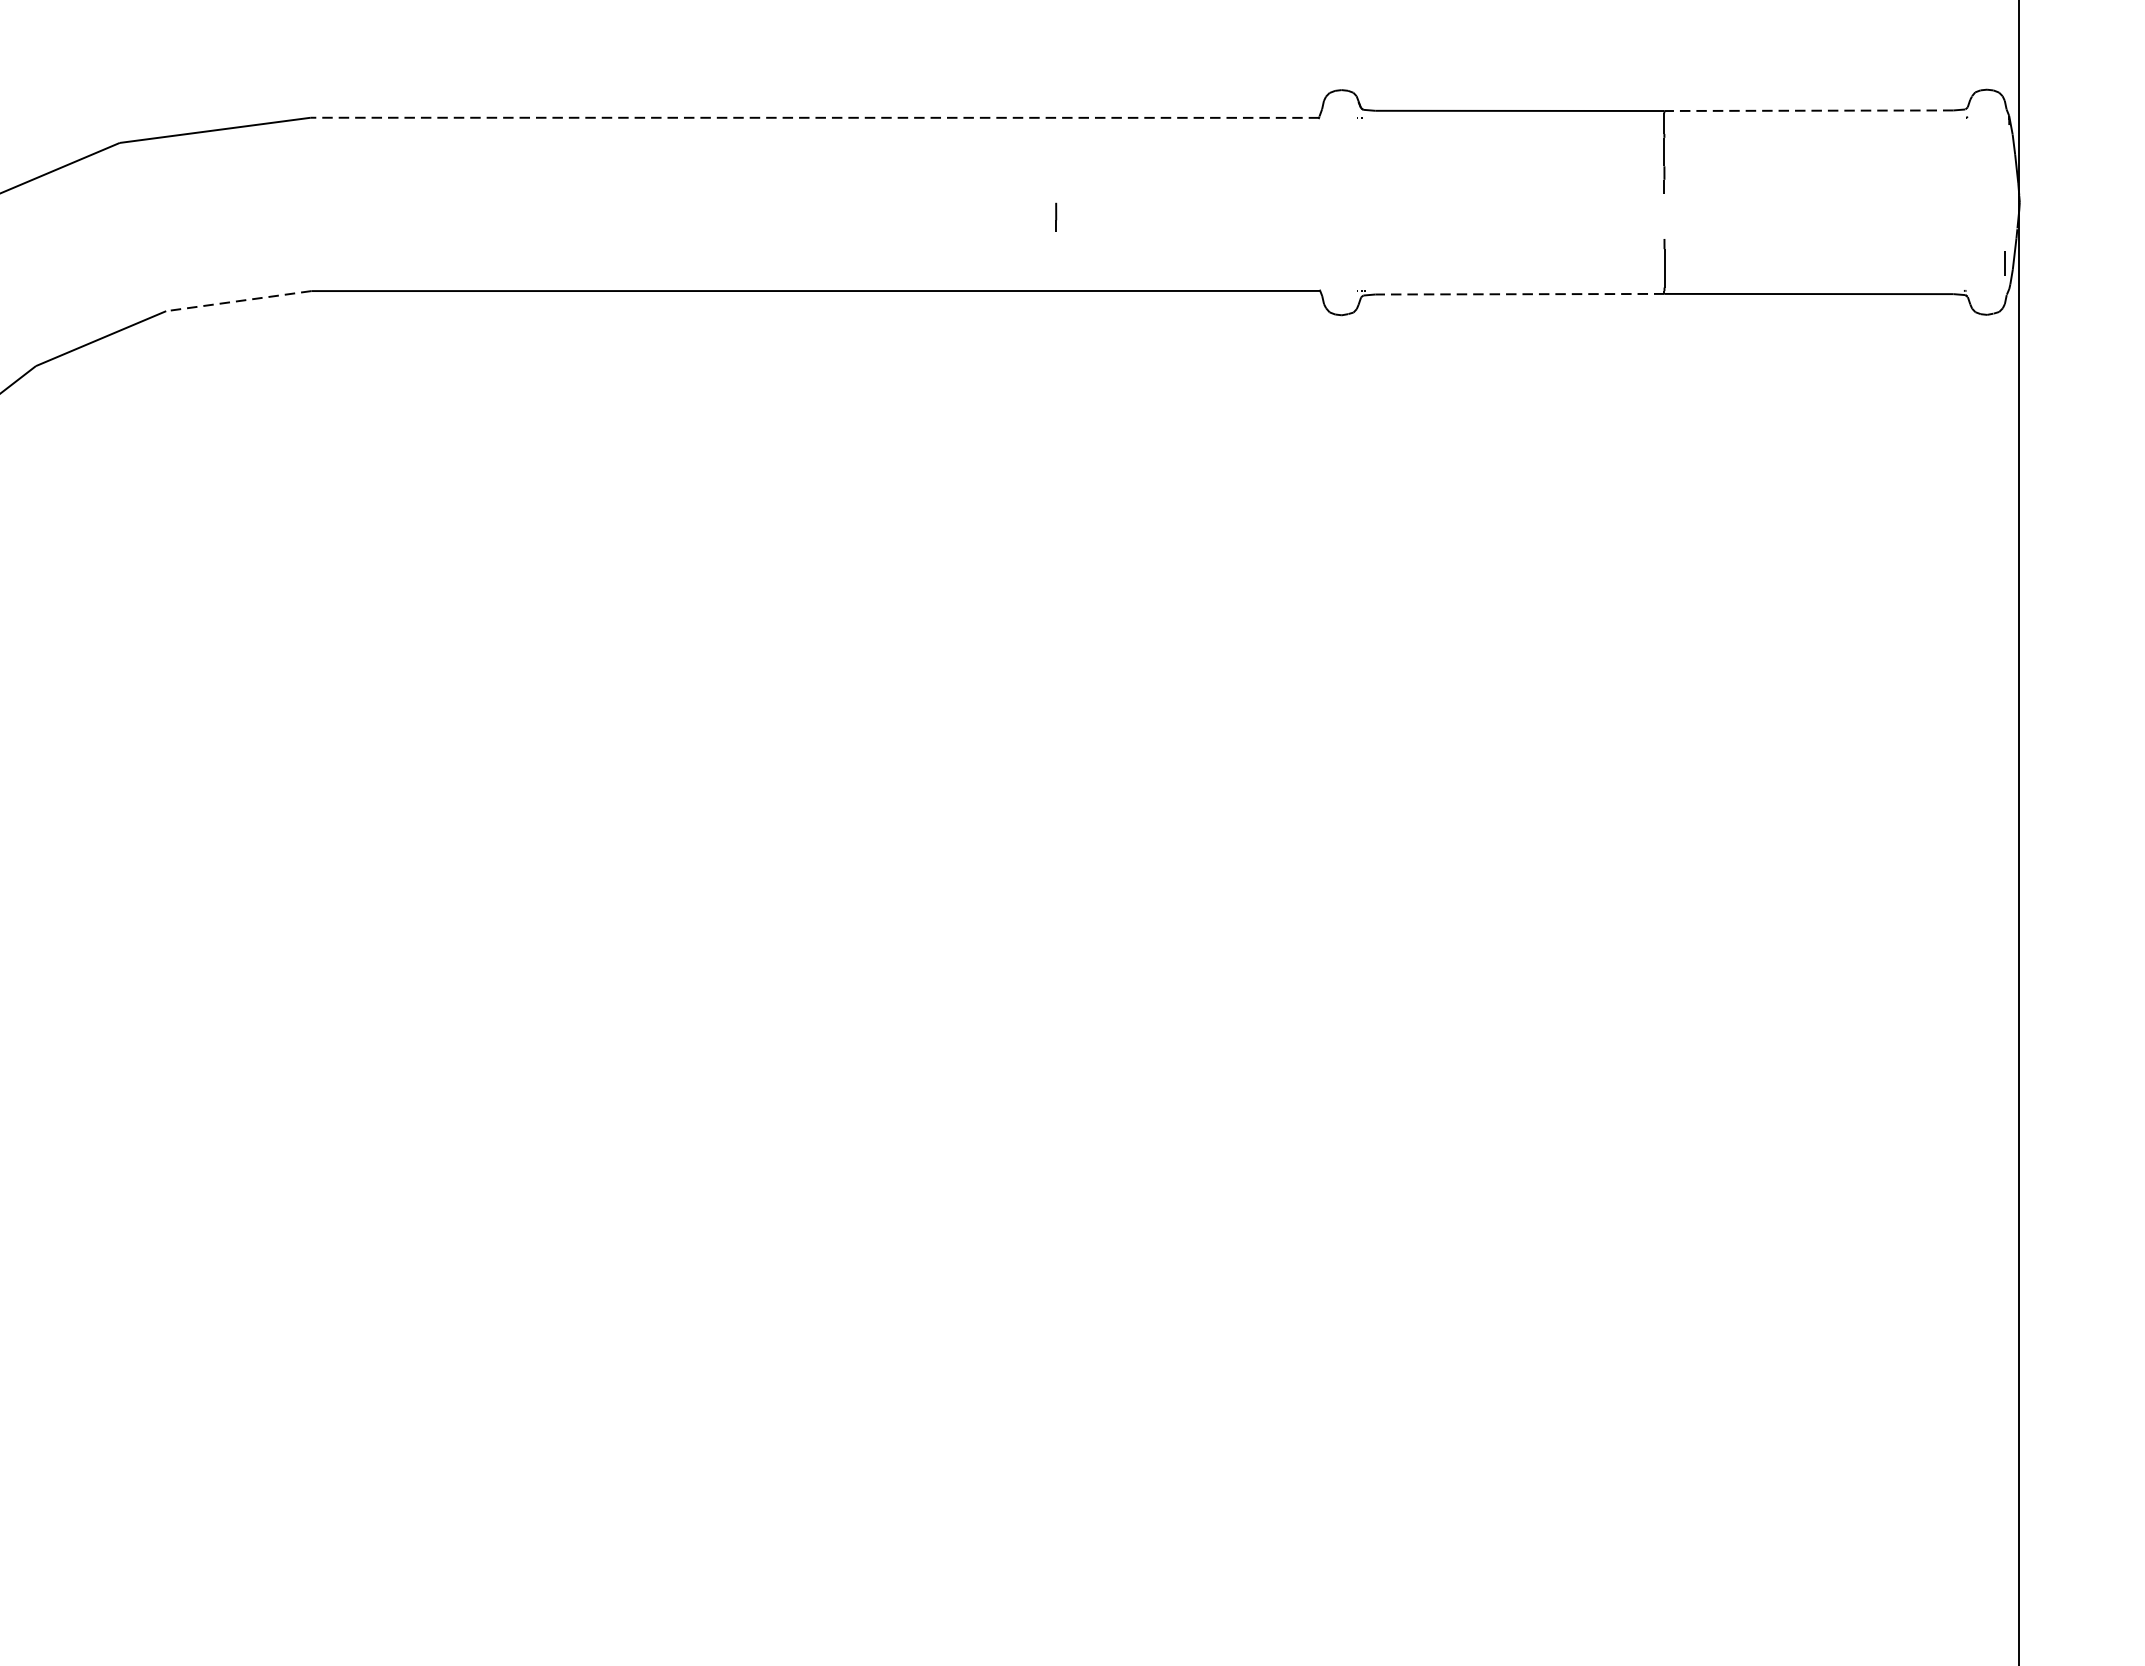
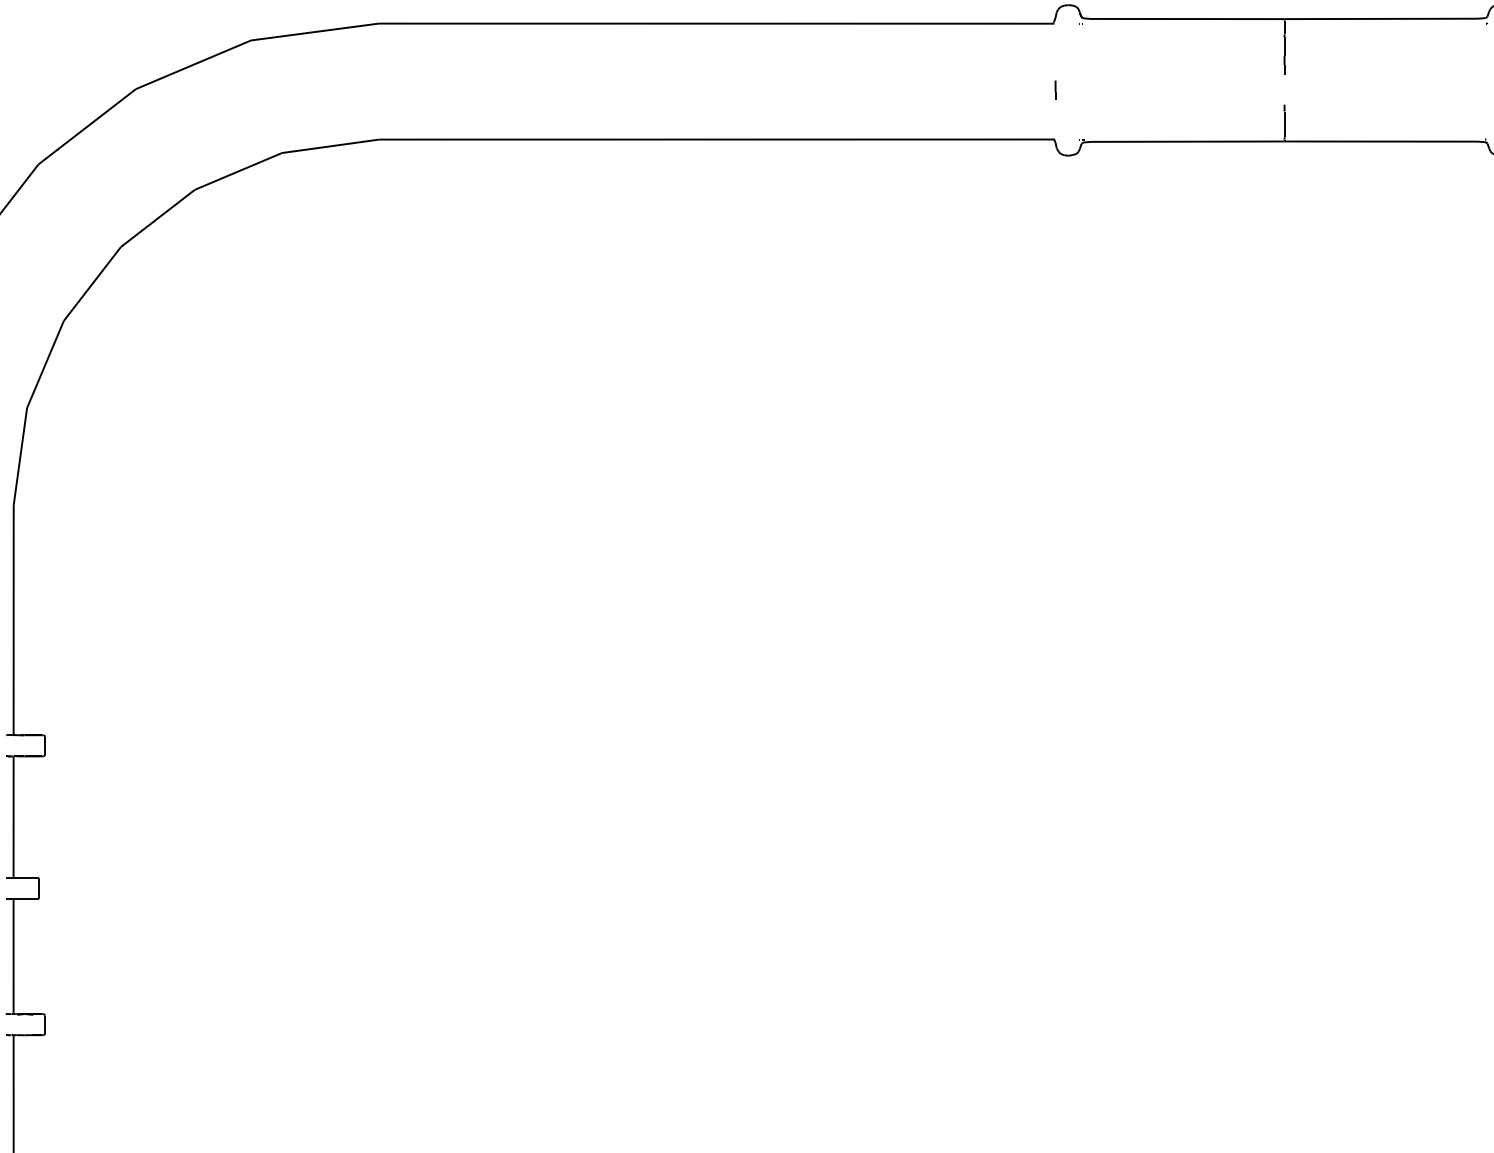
line: (1809, 110) -> (1381, 18), dashed -> solid
line: (813, 117) -> (715, 23), dashed -> solid
line: (1056, 216) -> (1055, 89), moved
line: (1519, 293) -> (1187, 141), dashed -> solid
line: (238, 301) -> (330, 146), dashed -> solid

